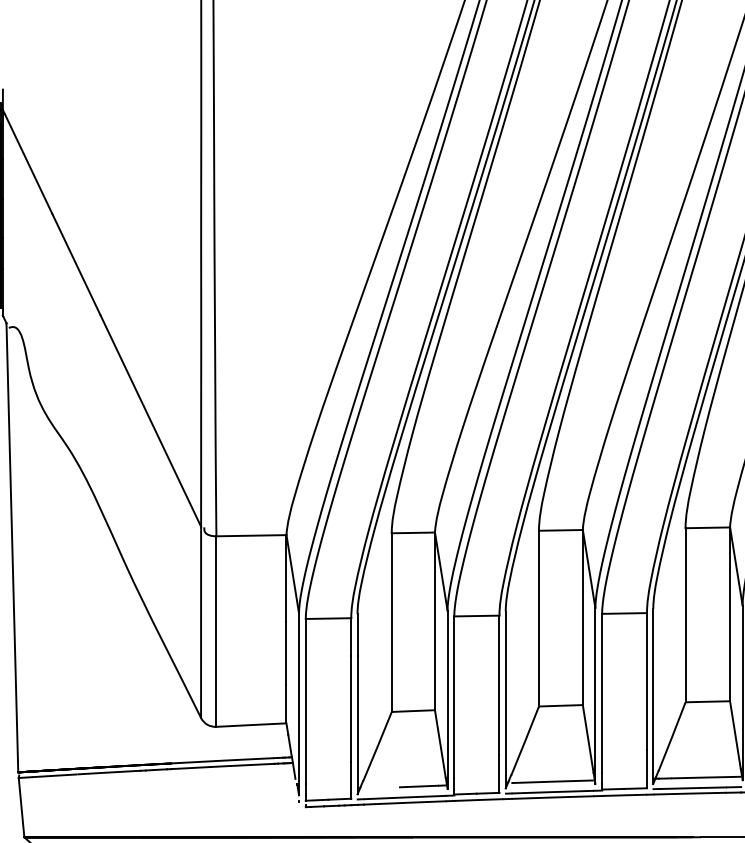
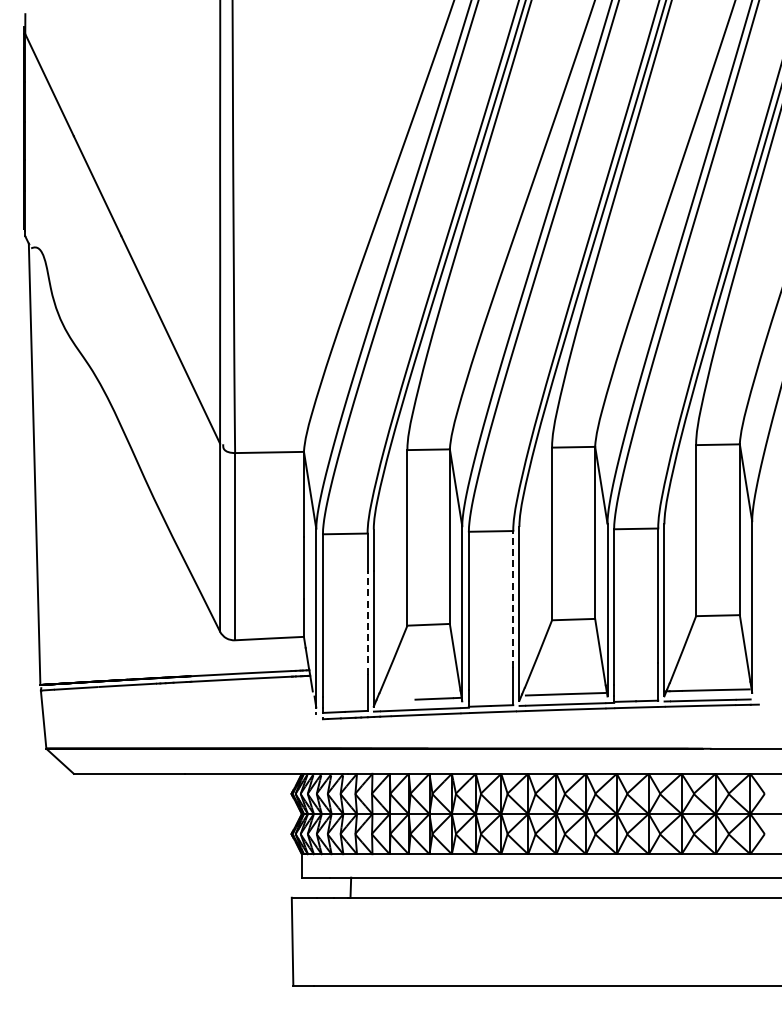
line: (499, 684) -> (513, 598), solid -> dashed
line: (351, 708) -> (367, 622), solid -> dashed

